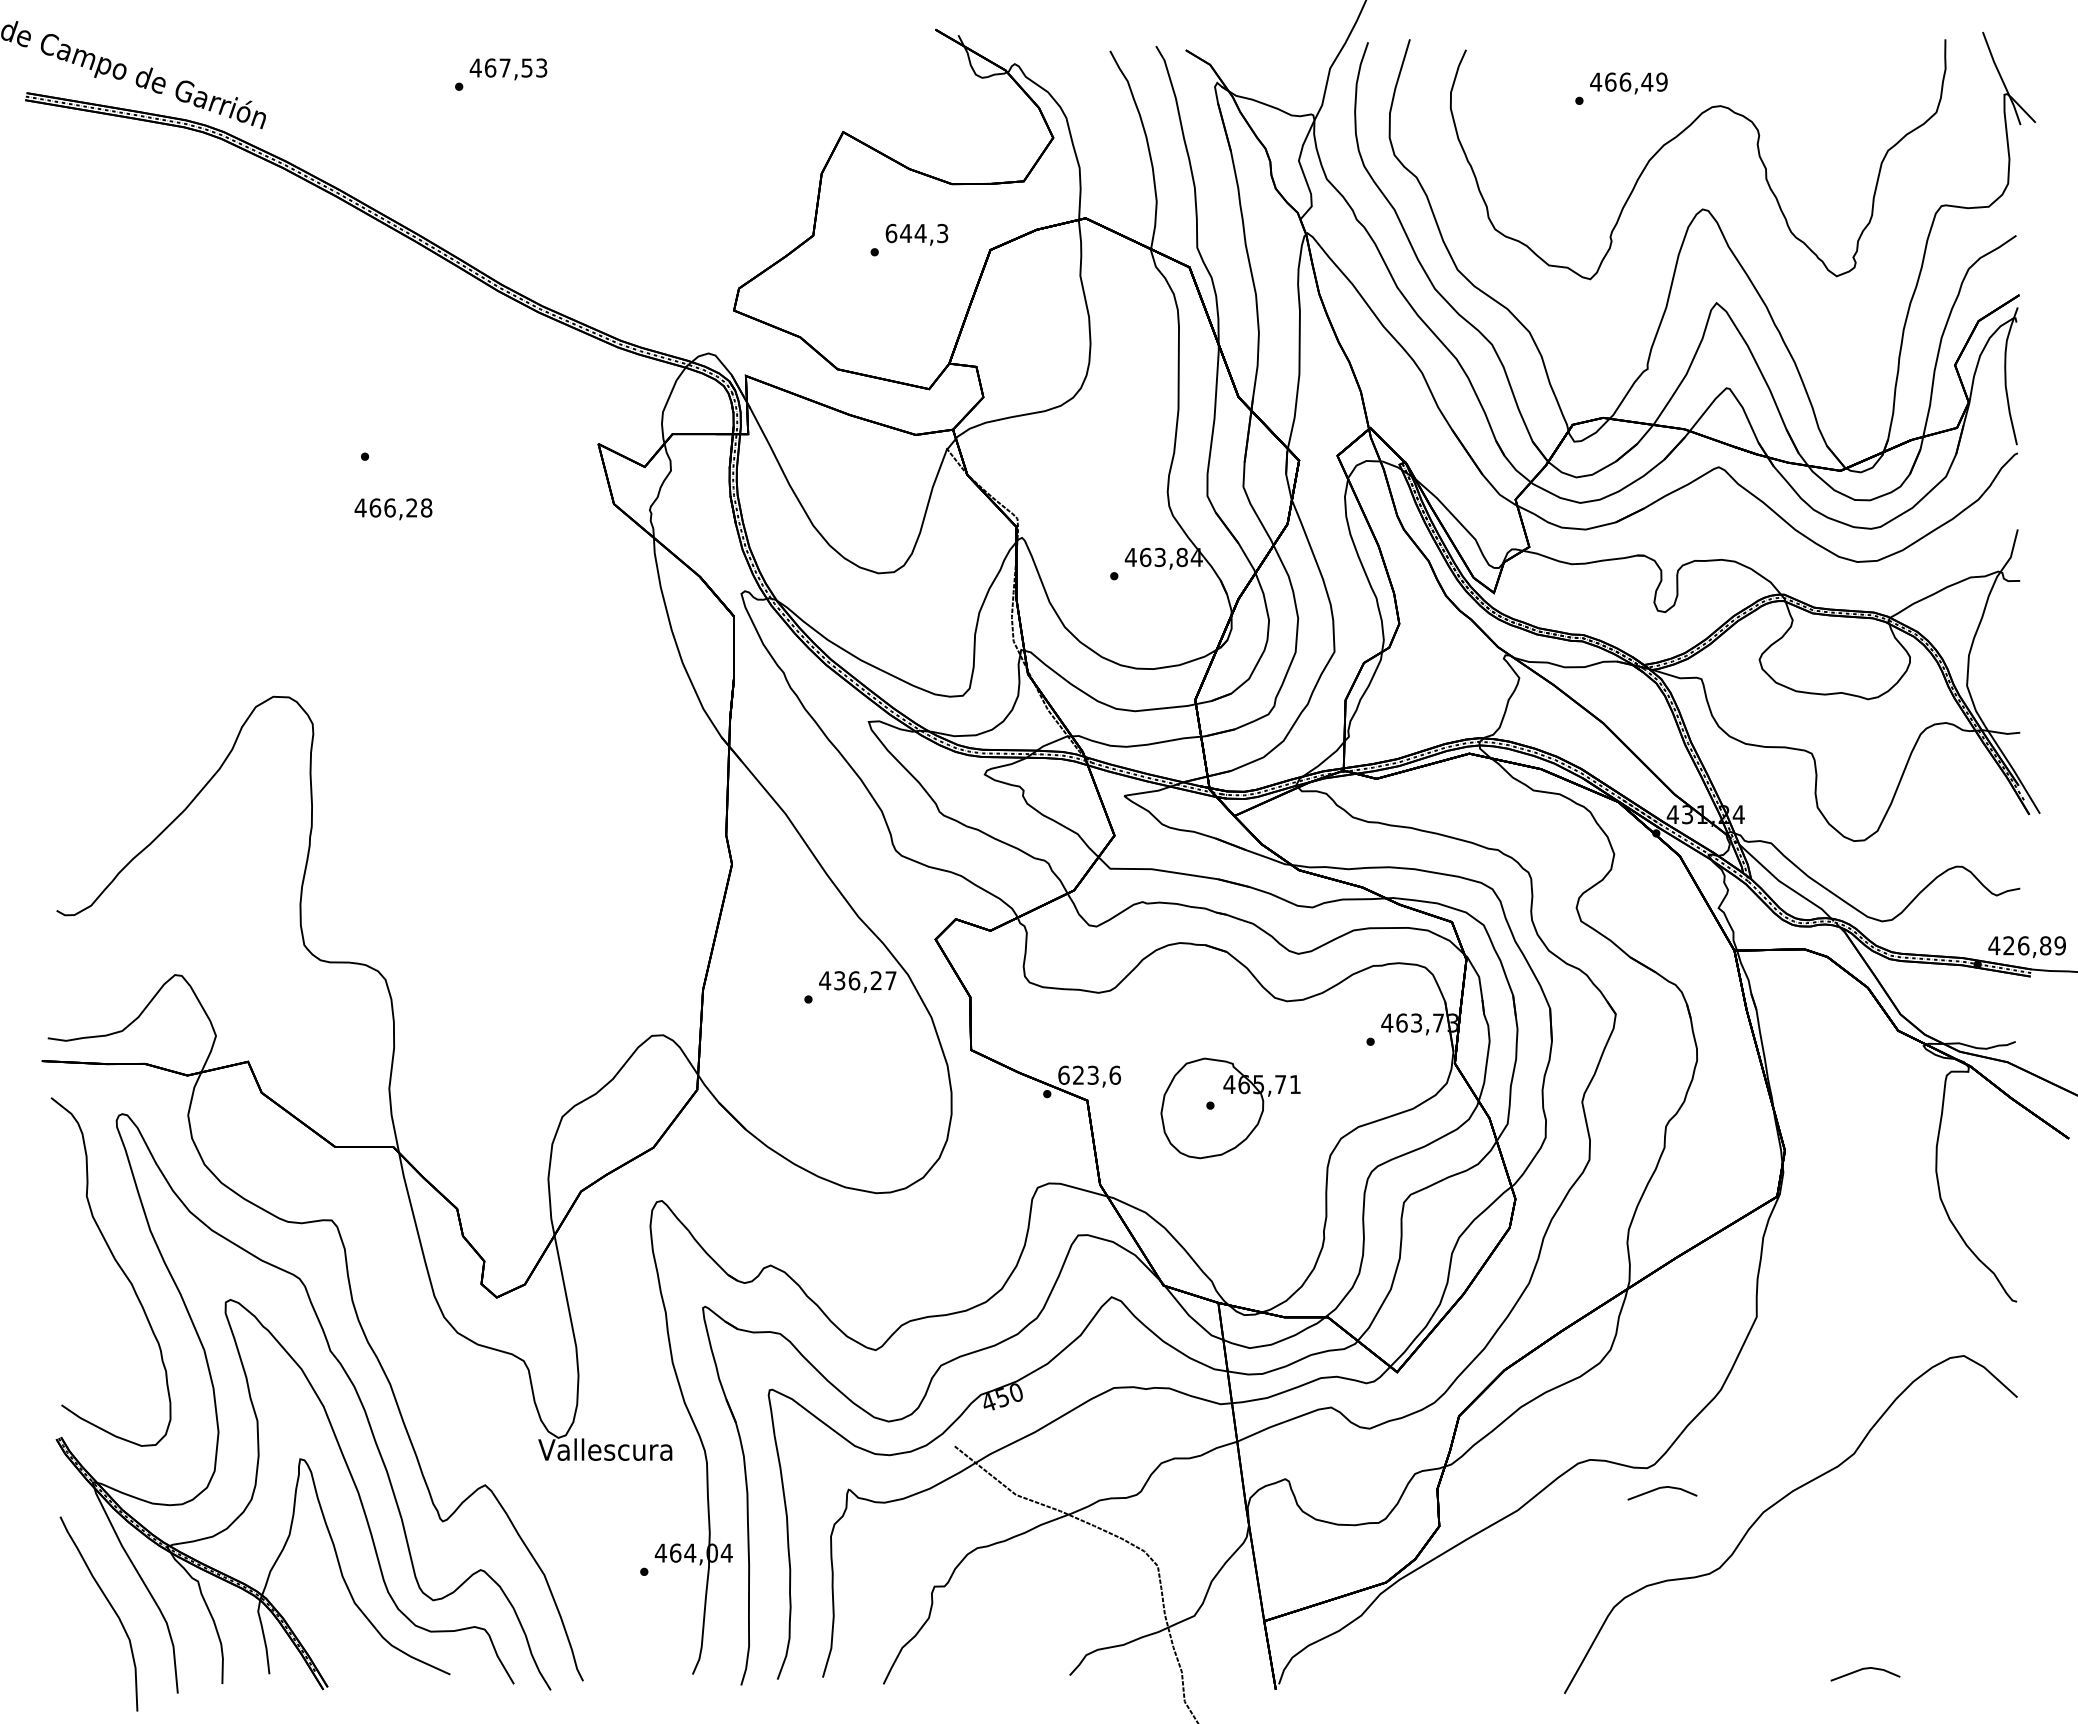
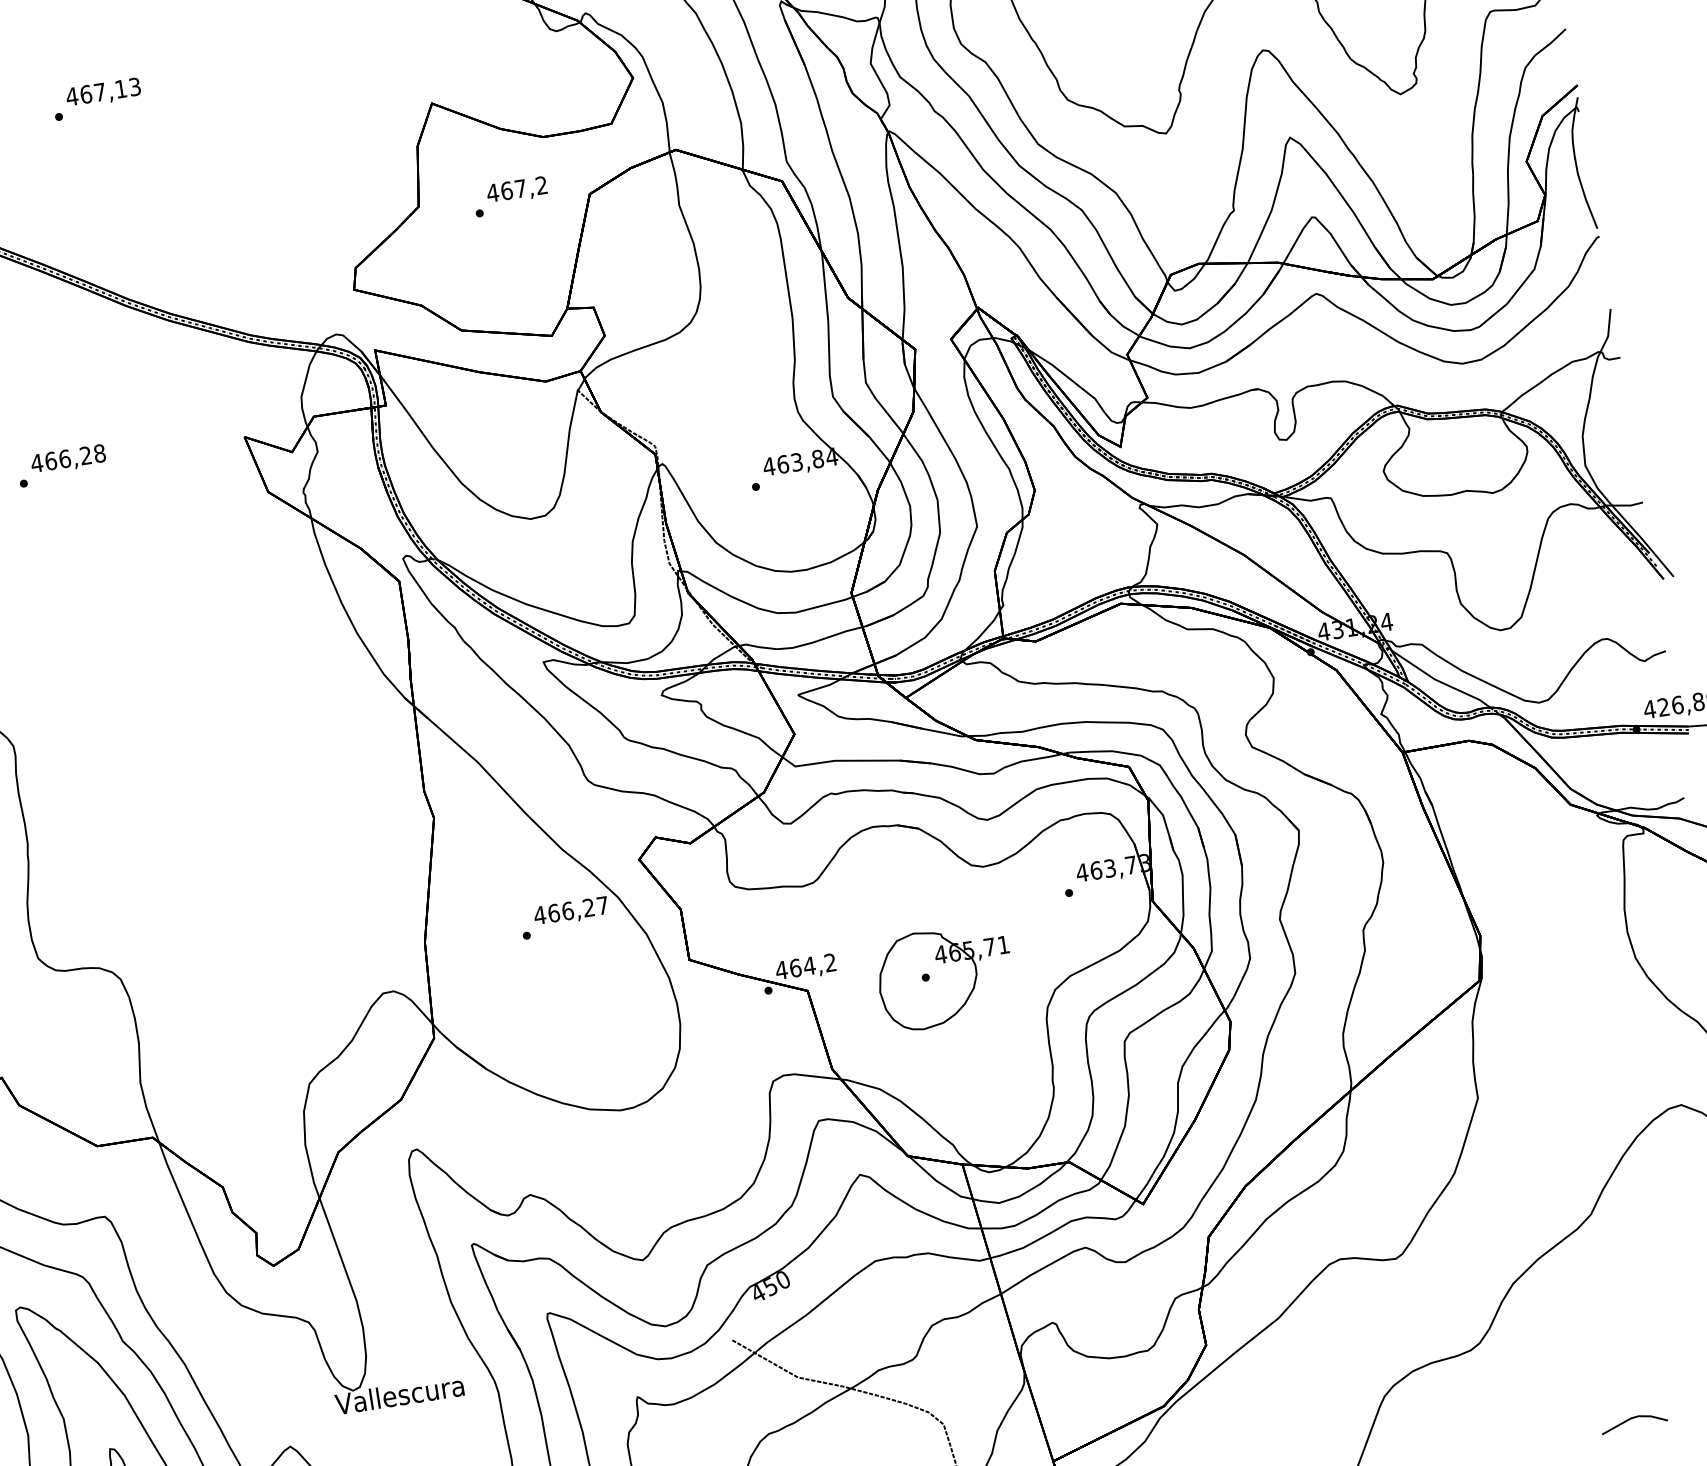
text: (526, 67) -> (120, 88), 467,53 -> 467,13
text: (916, 233) -> (516, 189), 644,3 -> 467,2
text: (393, 509) -> (68, 459), moved
text: (839, 980) -> (553, 913), 436,27 -> 466,27
text: (1089, 1074) -> (805, 965), 623,6 -> 464,2
line: (1662, 1488) -> (1413, 1275), removed

